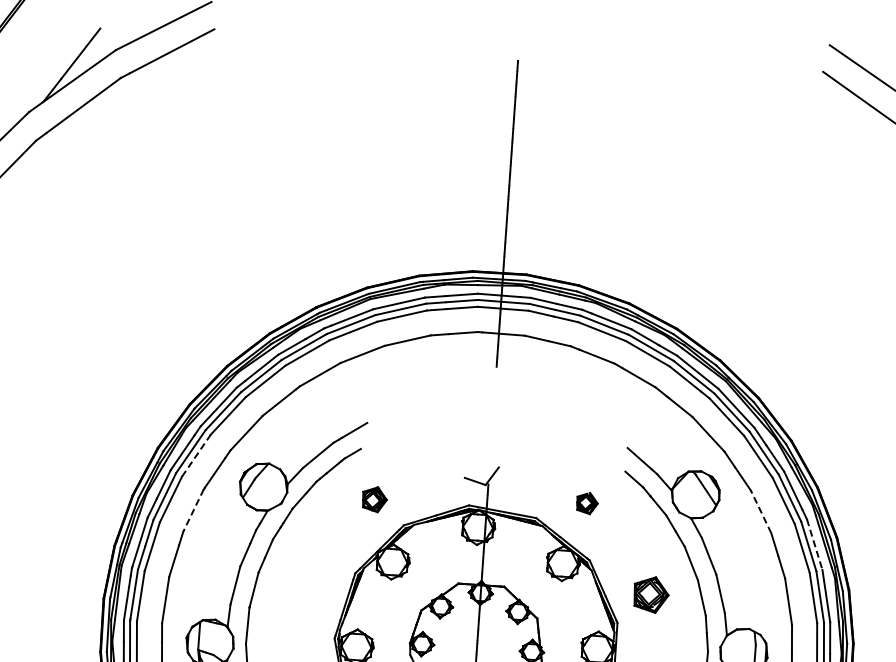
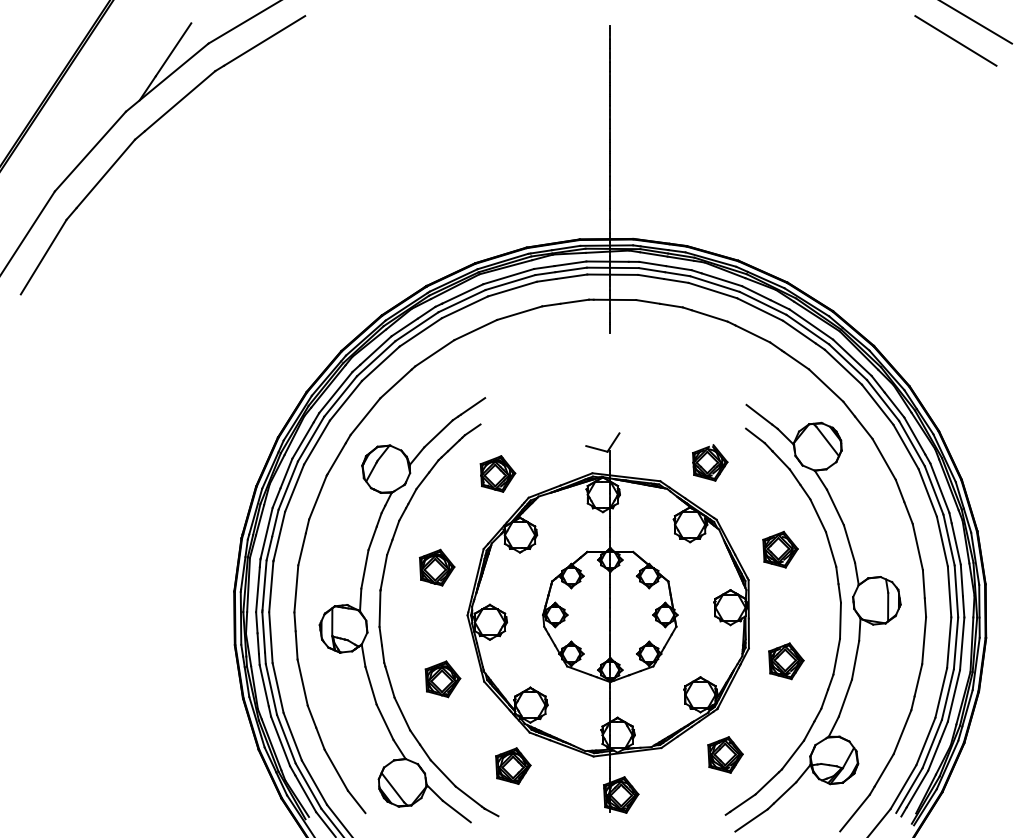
line: (196, 455) -> (317, 442), dashed -> solid
part: (374, 499) -> (497, 473), size x1.43
part: (587, 502) -> (710, 462), size x1.67
line: (193, 510) -> (317, 497), dashed -> solid
line: (761, 512) -> (884, 459), dashed -> solid
line: (815, 544) -> (940, 488), dashed -> solid
part: (306, 588) -> (436, 567), added

